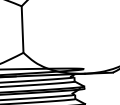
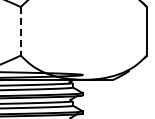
line: (22, 29) -> (20, 31), solid -> dashed

